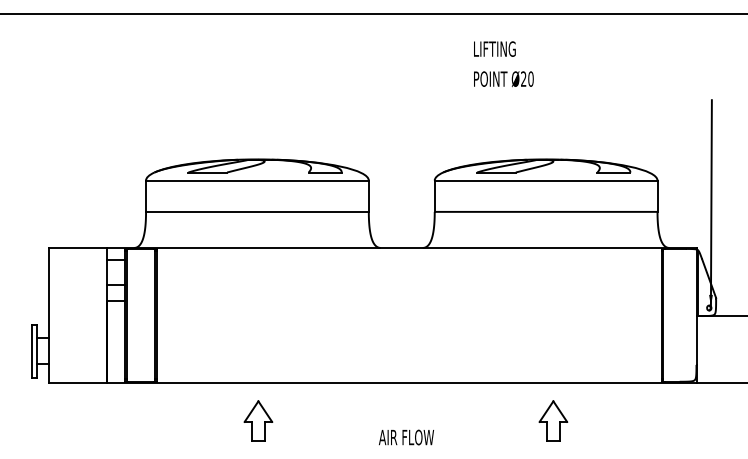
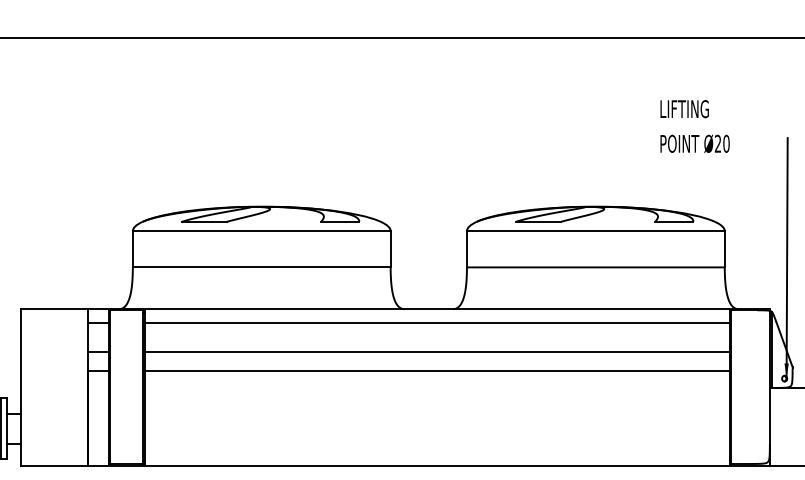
text: (503, 64) -> (694, 126), moved
line: (408, 260) -> (436, 323), added
line: (408, 285) -> (436, 352), added
line: (408, 301) -> (436, 371), added

